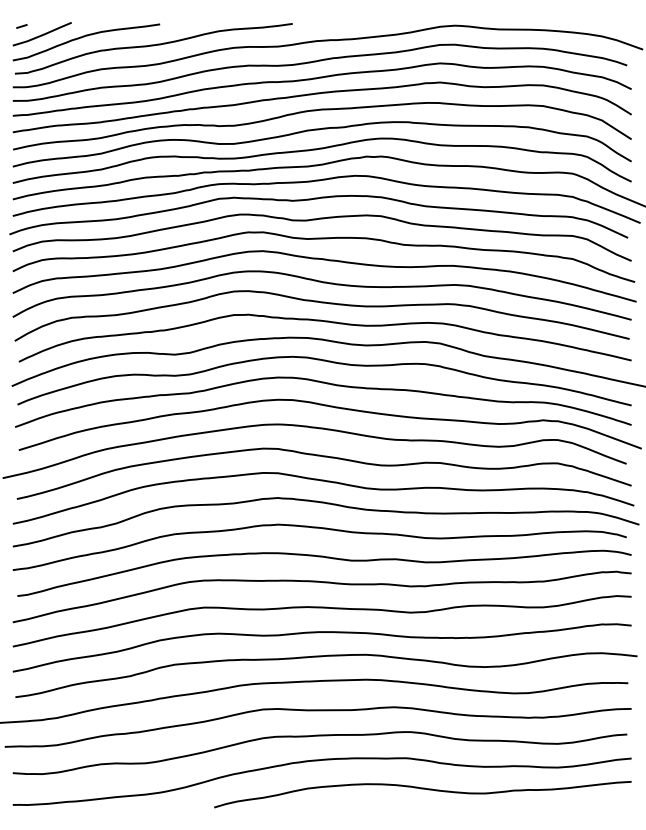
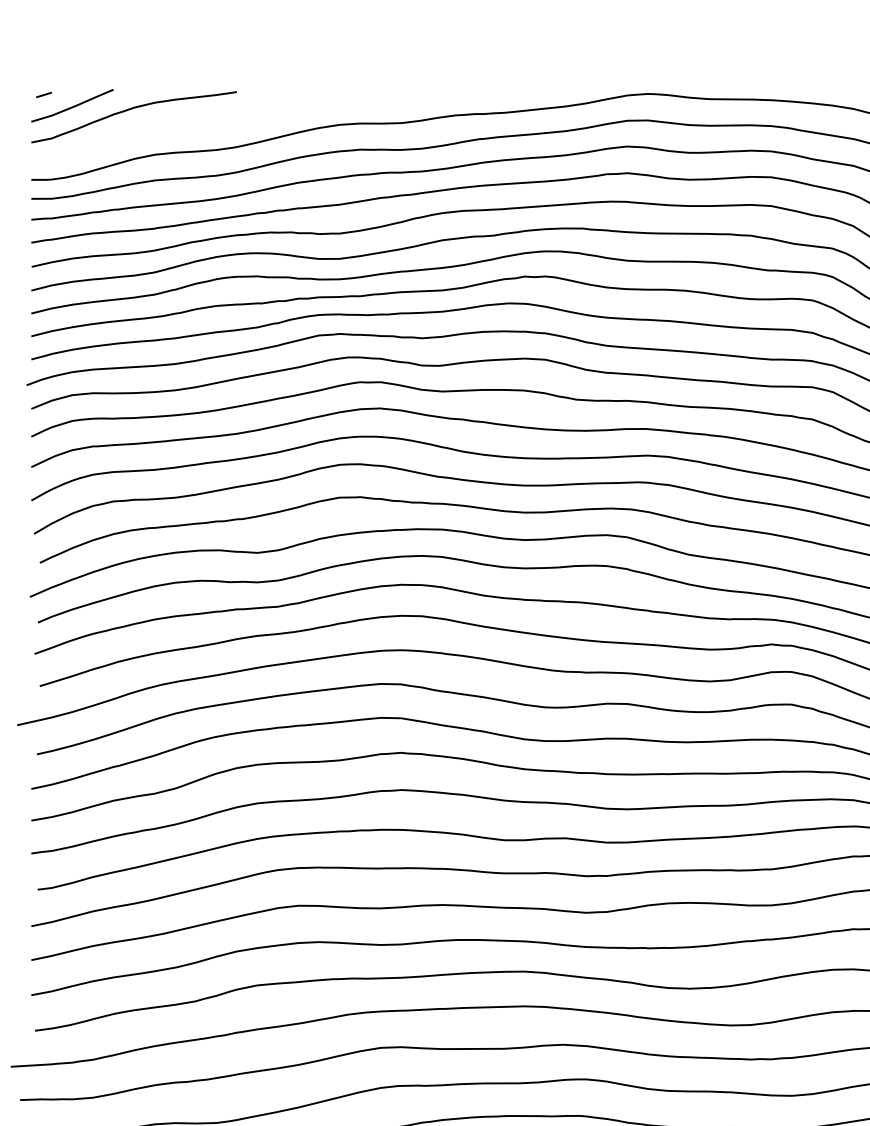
curve: (153, 46) -> (227, 122), removed

